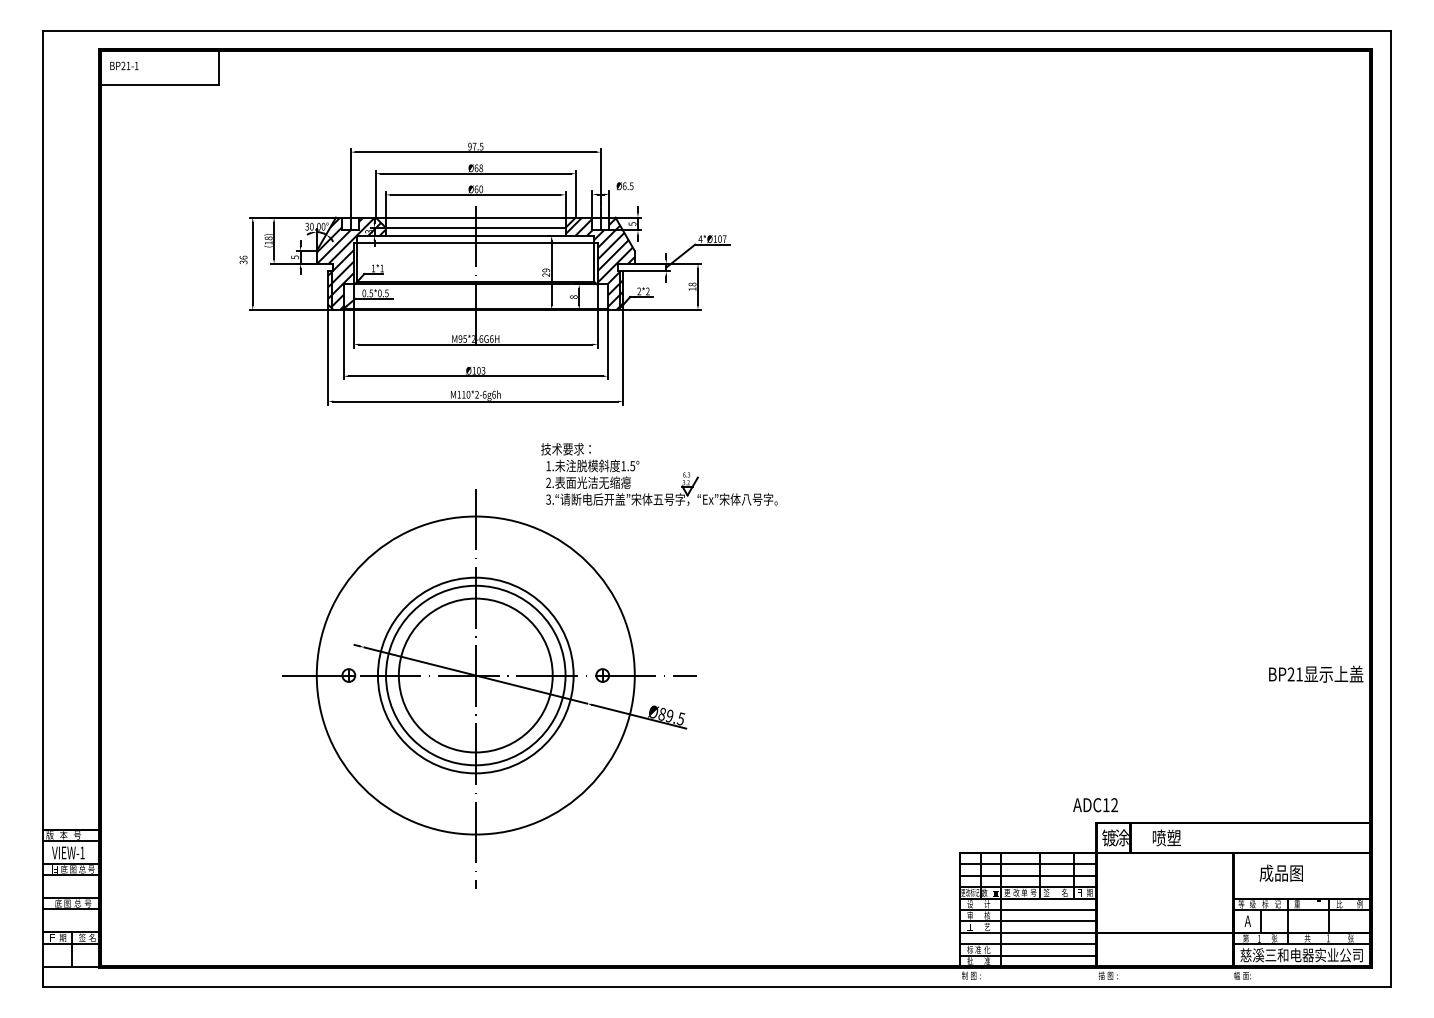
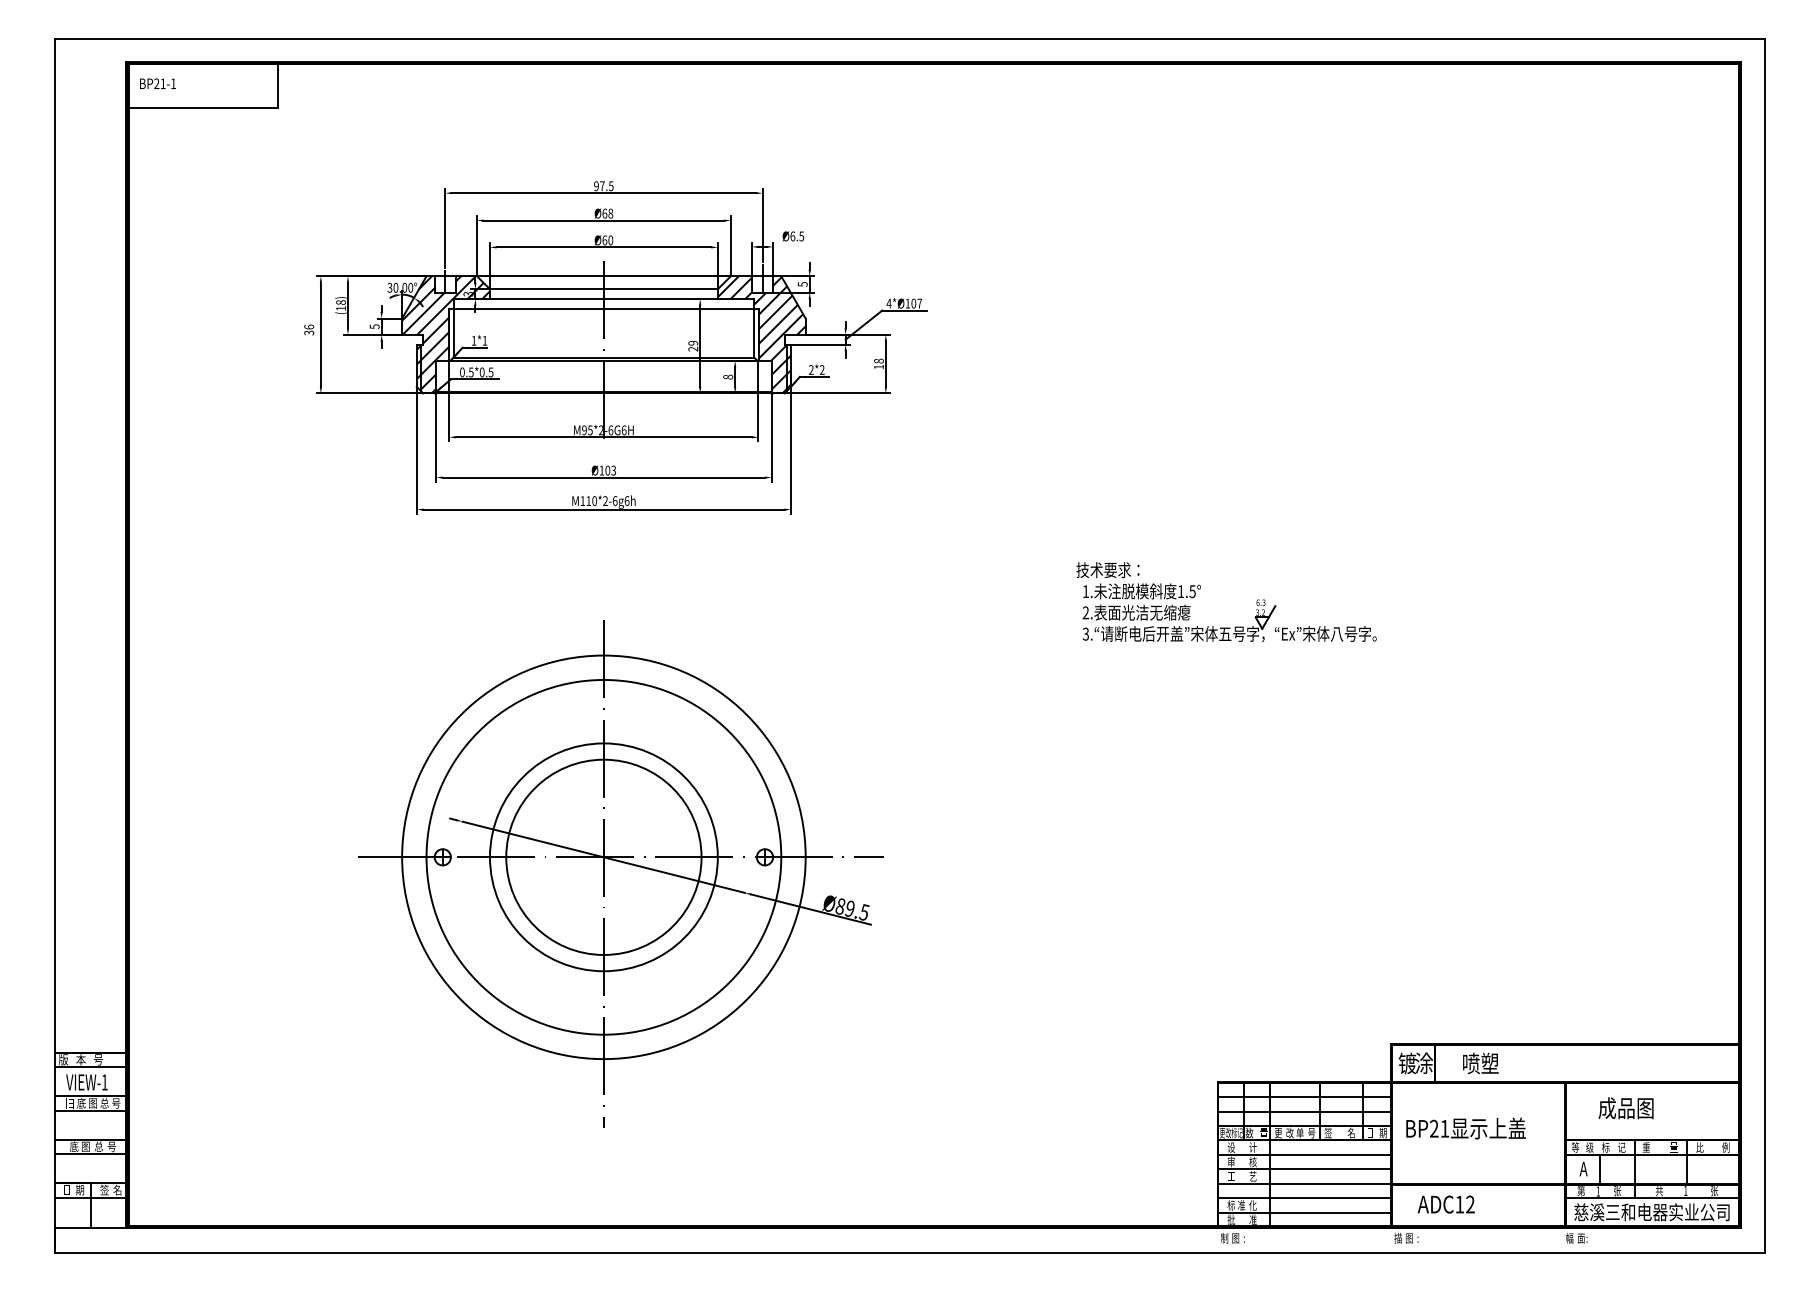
part: (659, 494) -> (1226, 627), moved
text: (1316, 673) -> (1466, 1127), moved
circle: (475, 675) -> (603, 857), size x1.43
text: (1095, 805) -> (1446, 1204), moved

